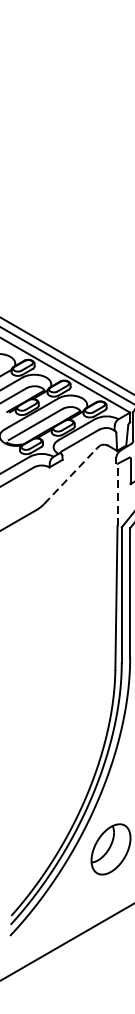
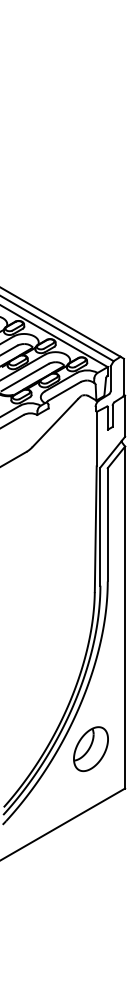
line: (70, 477) -> (55, 423), dashed -> solid
line: (117, 494) -> (96, 438), dashed -> solid

